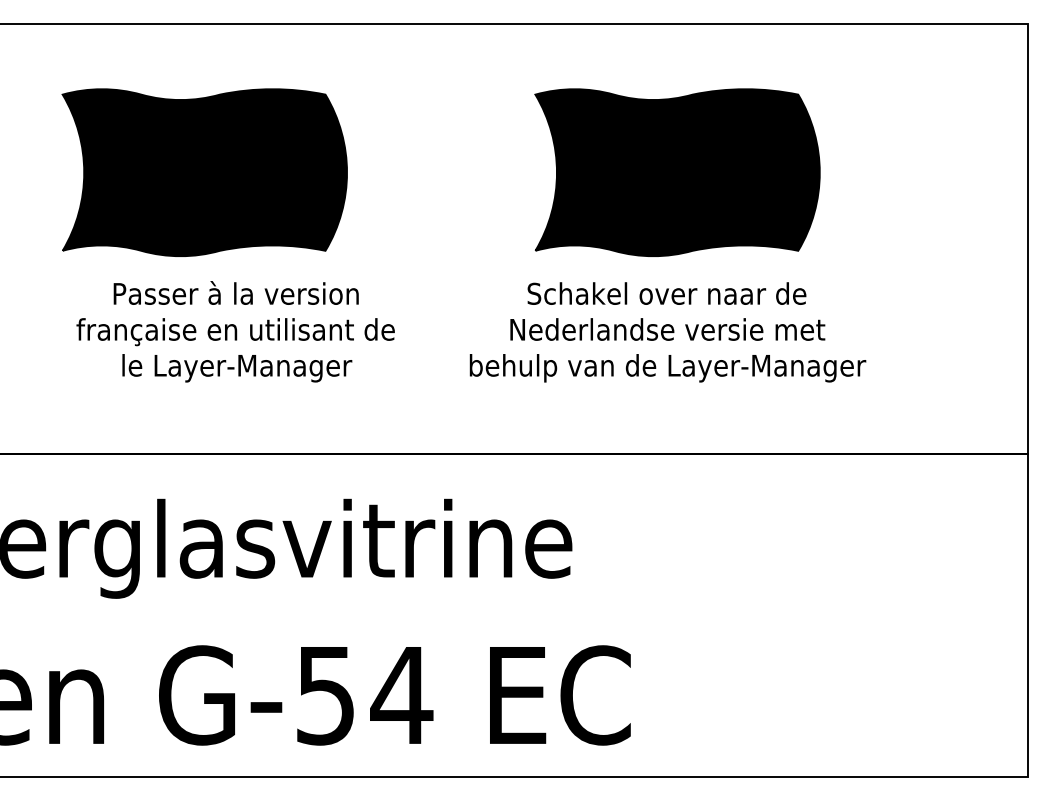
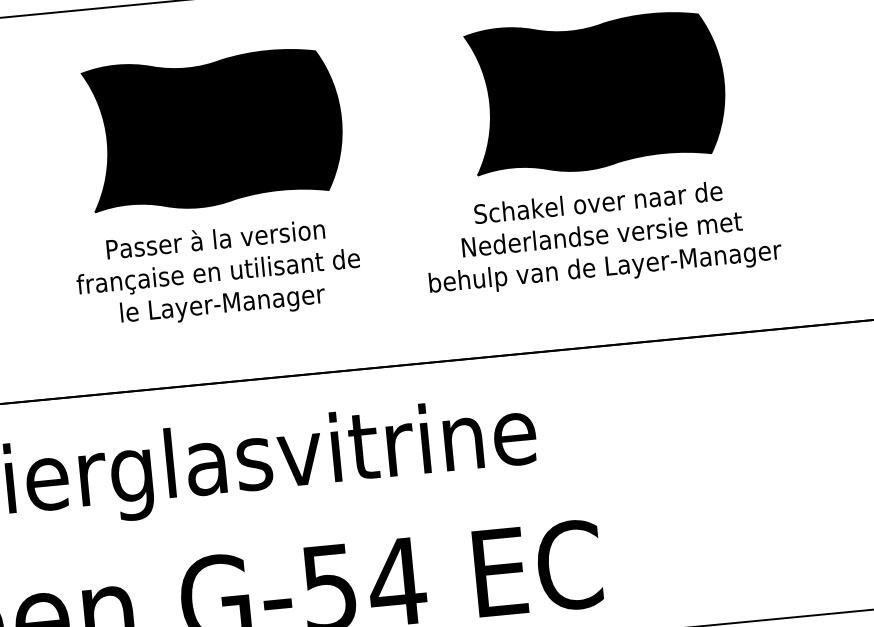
part: (204, 172) -> (214, 130), moved

